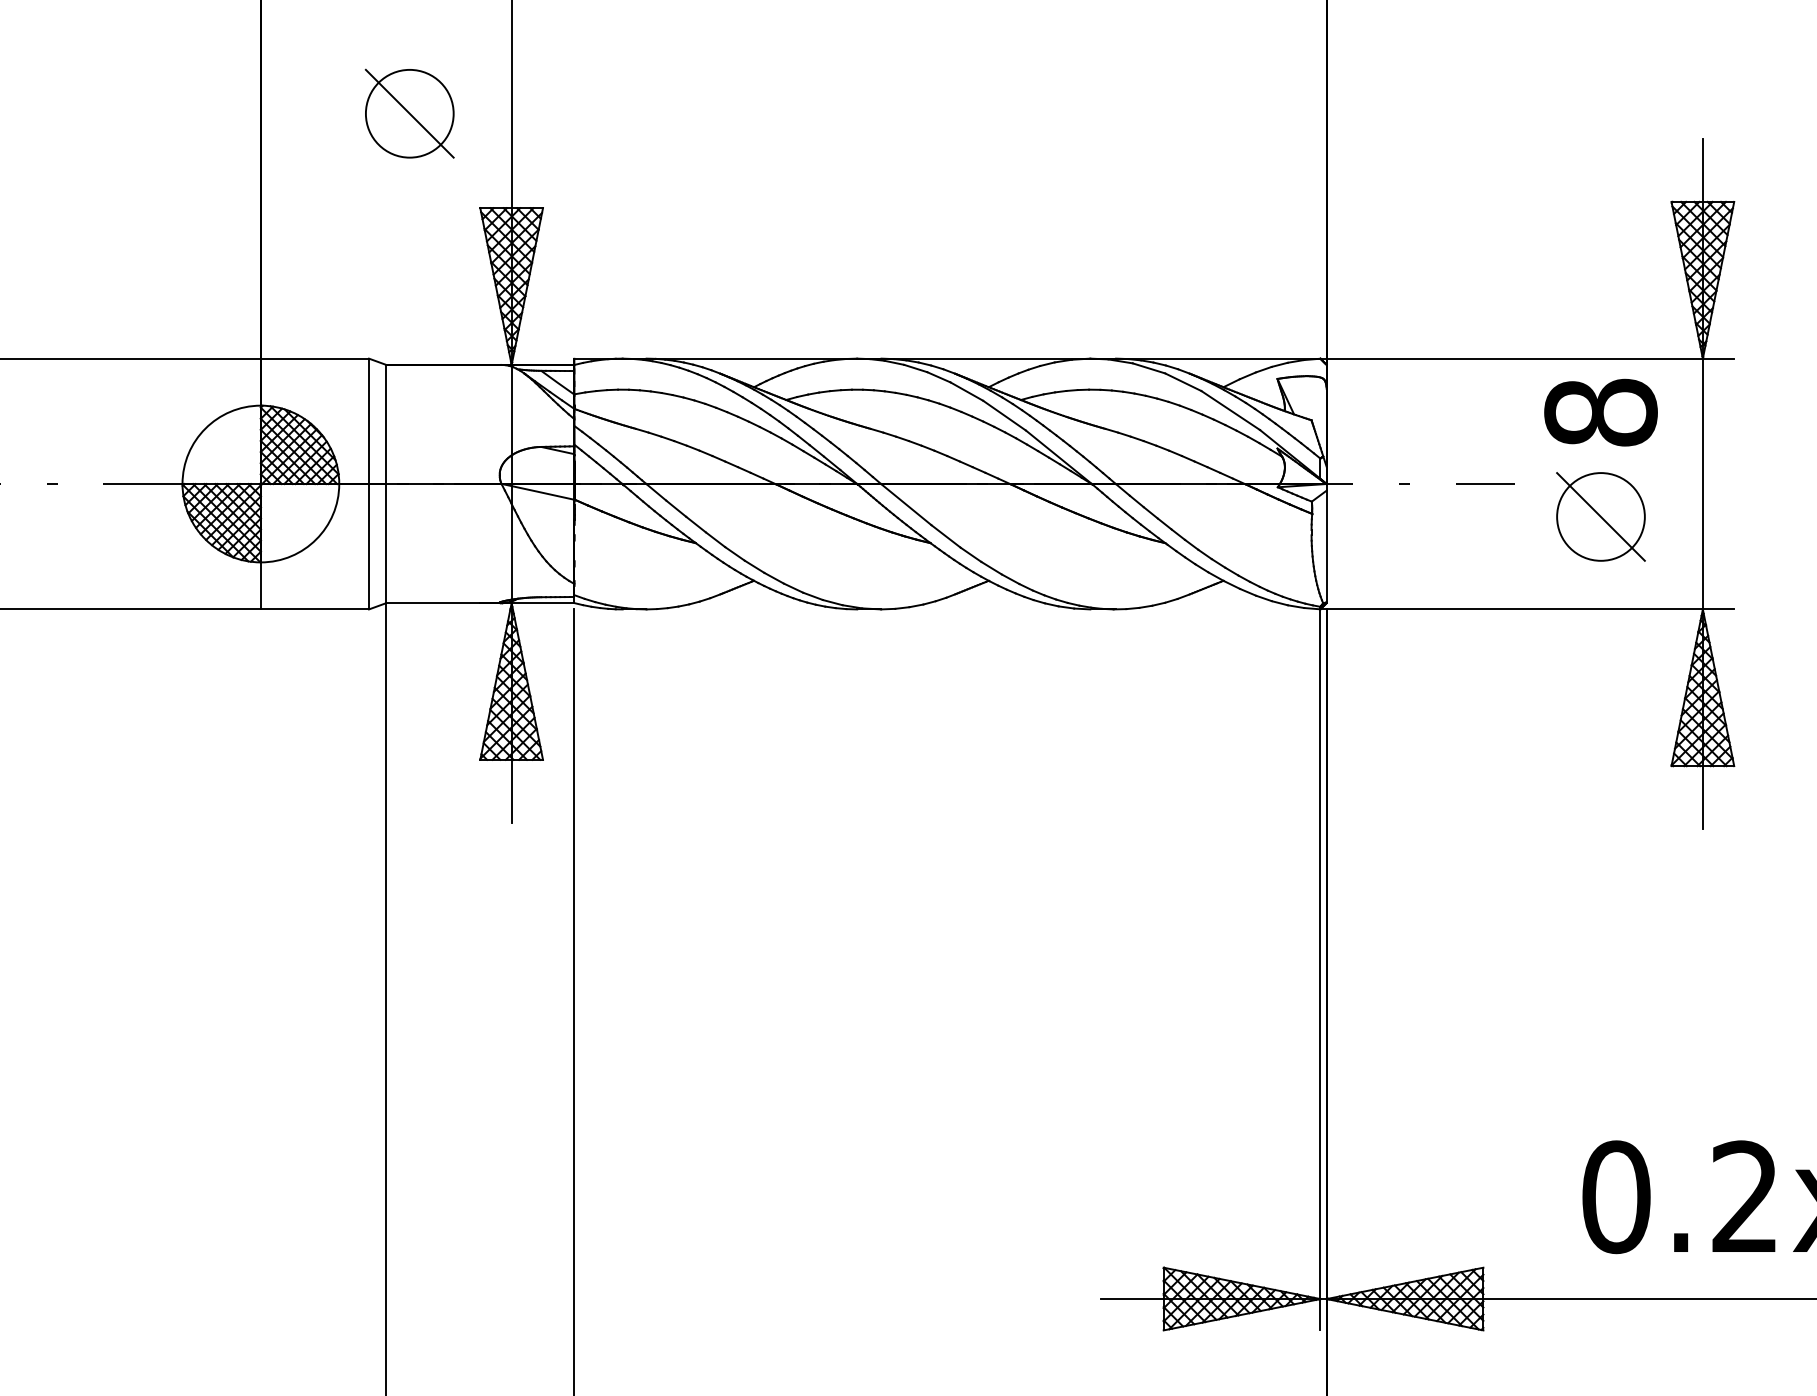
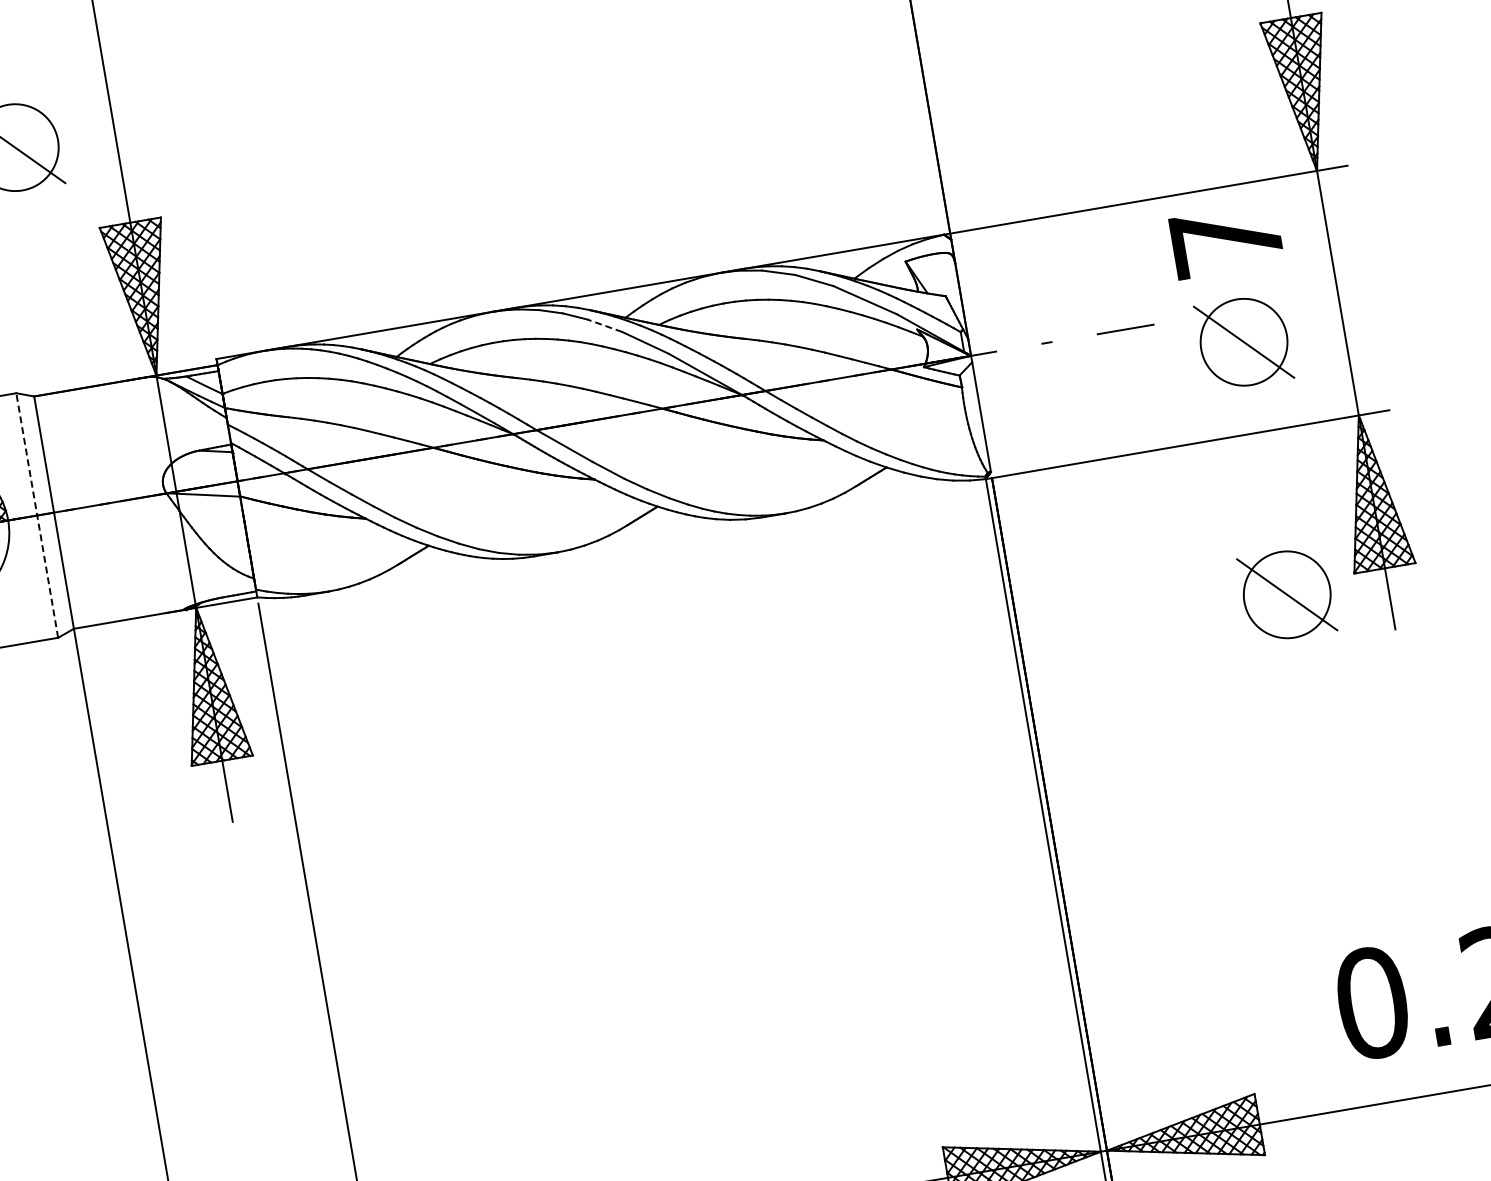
line: (966, 391) -> (604, 325), solid -> dashed
text: (1600, 412) -> (1226, 240), 8 -> 7
line: (369, 483) -> (37, 514), solid -> dashed
part: (1600, 775) -> (1286, 594), added

